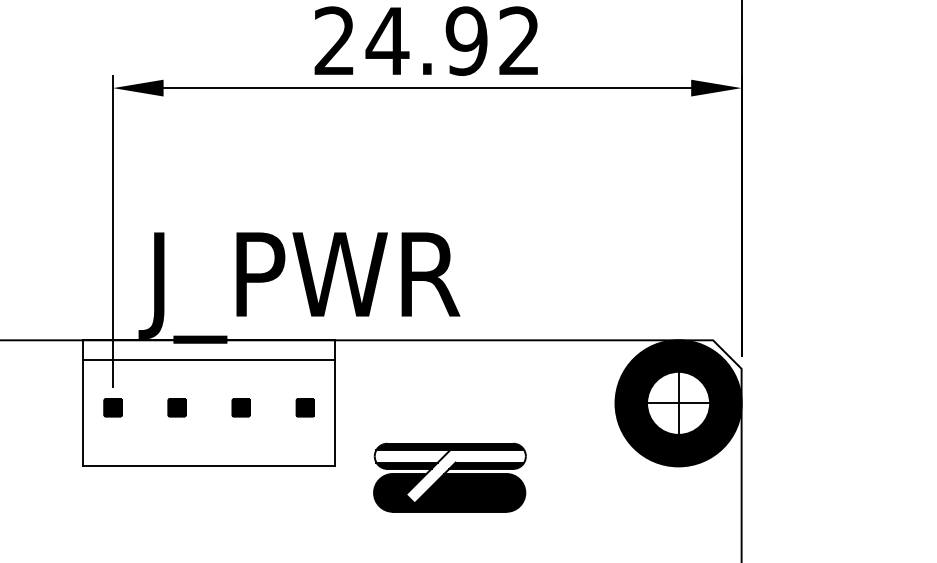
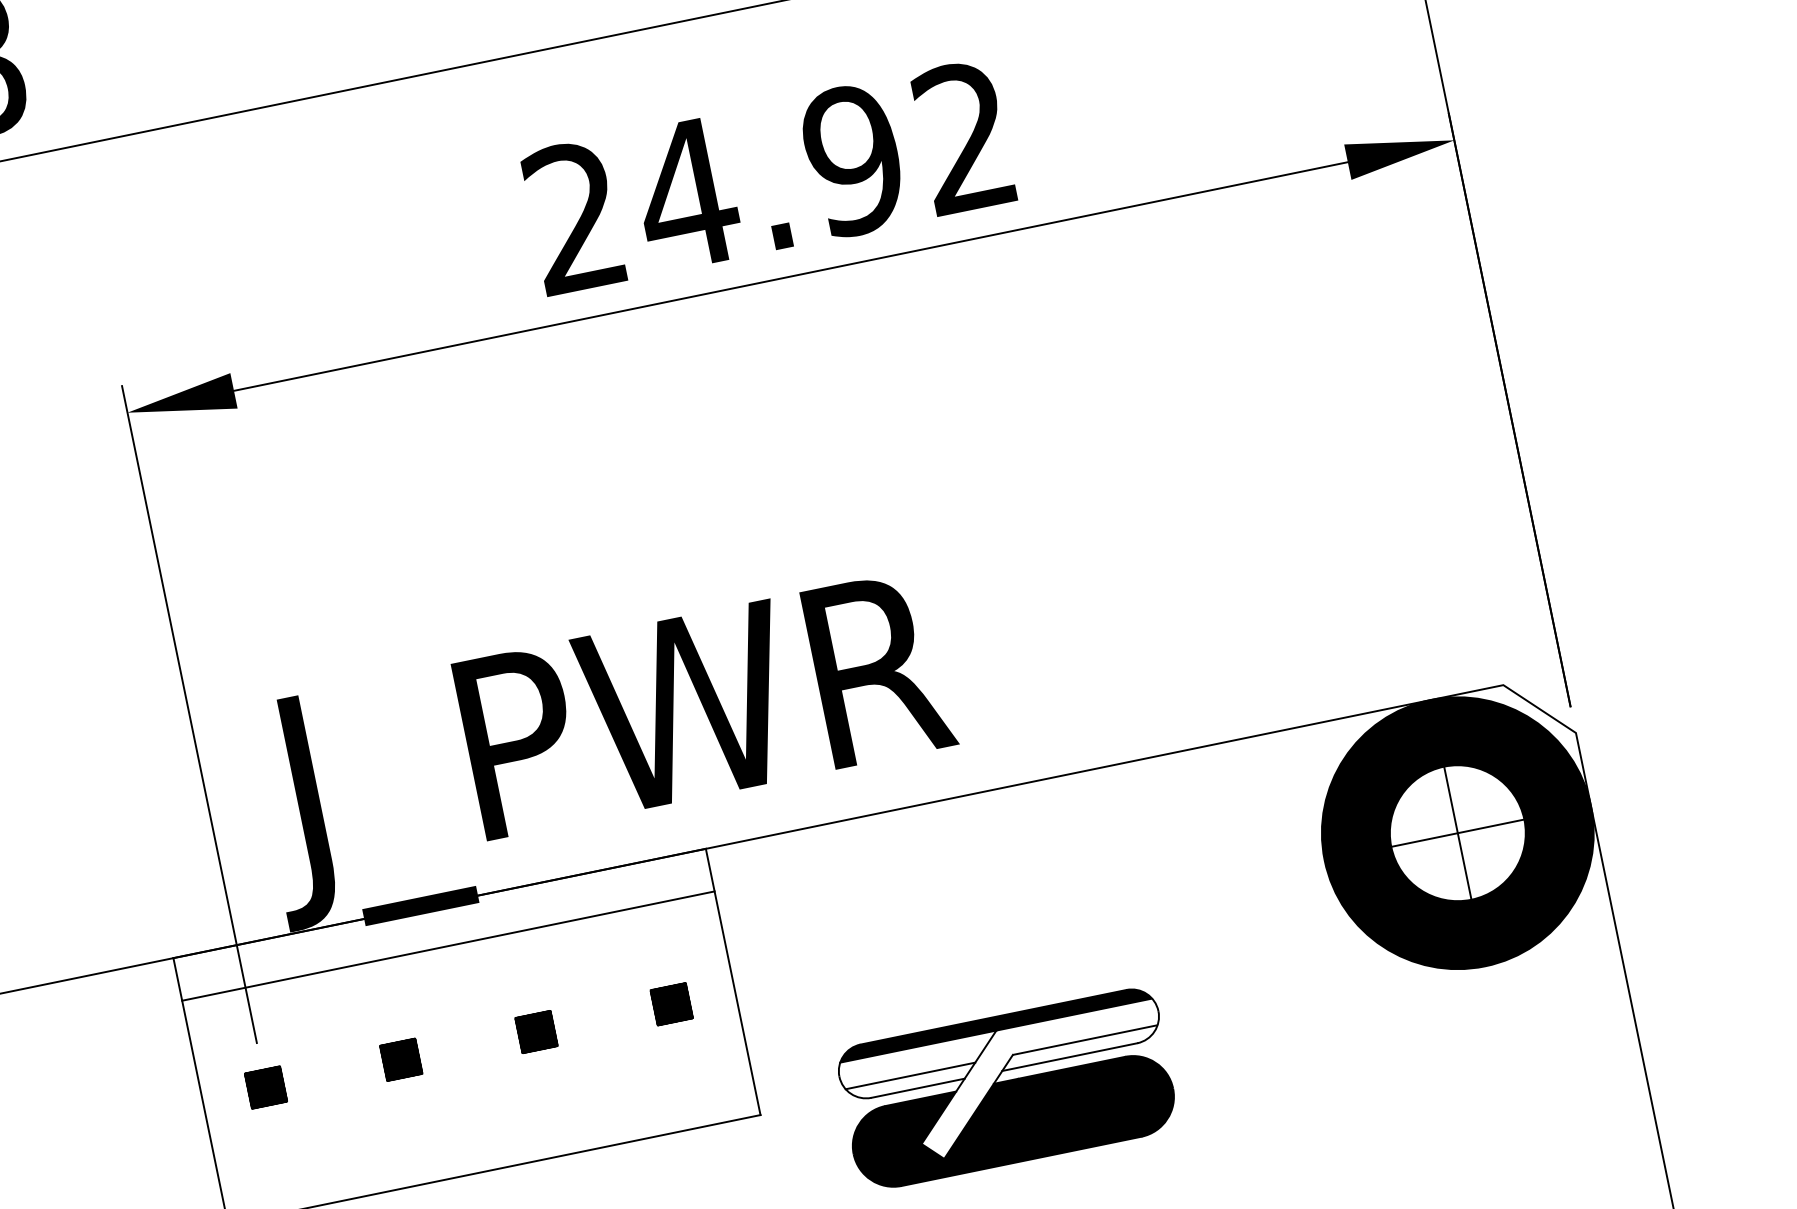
fill: (406, 465) -> (910, 1082), removed
fill: (486, 465) -> (1079, 1047), removed

